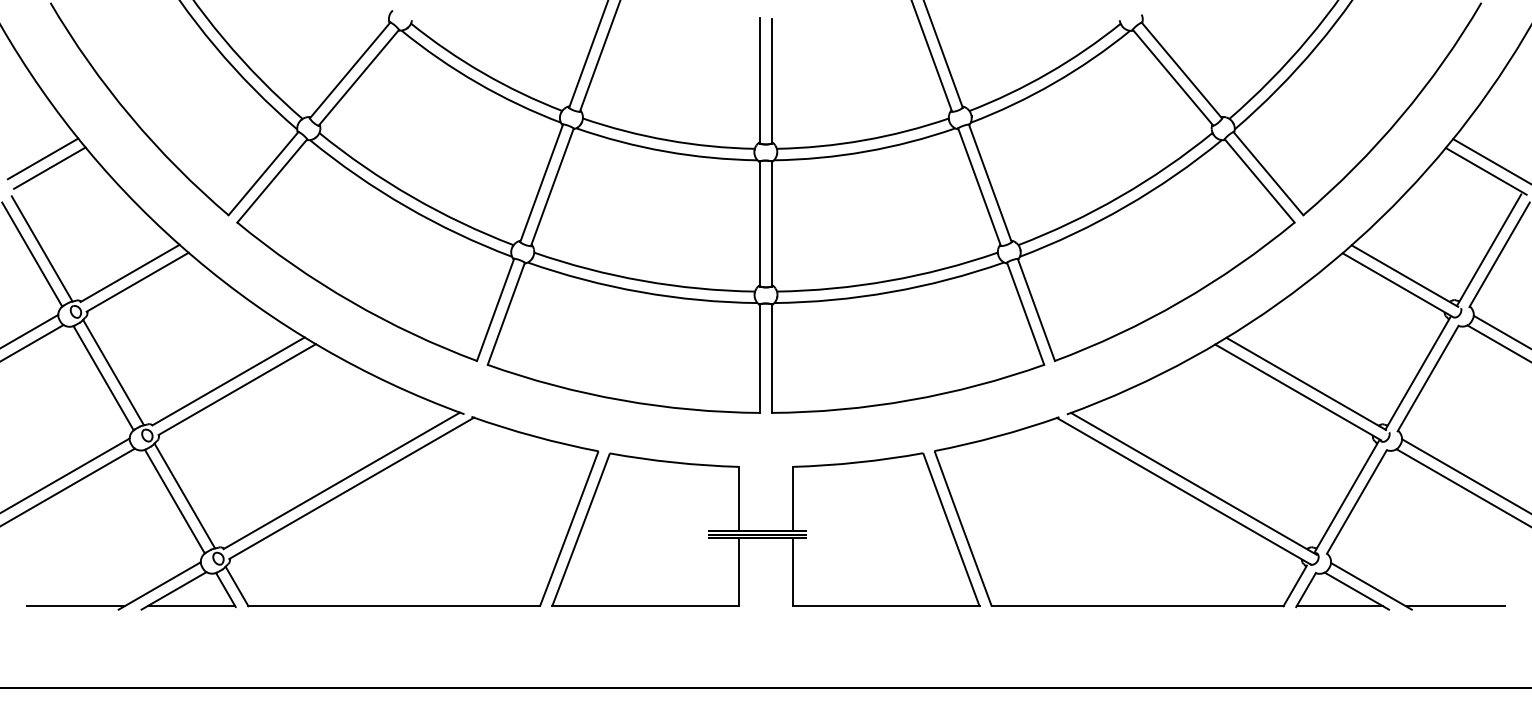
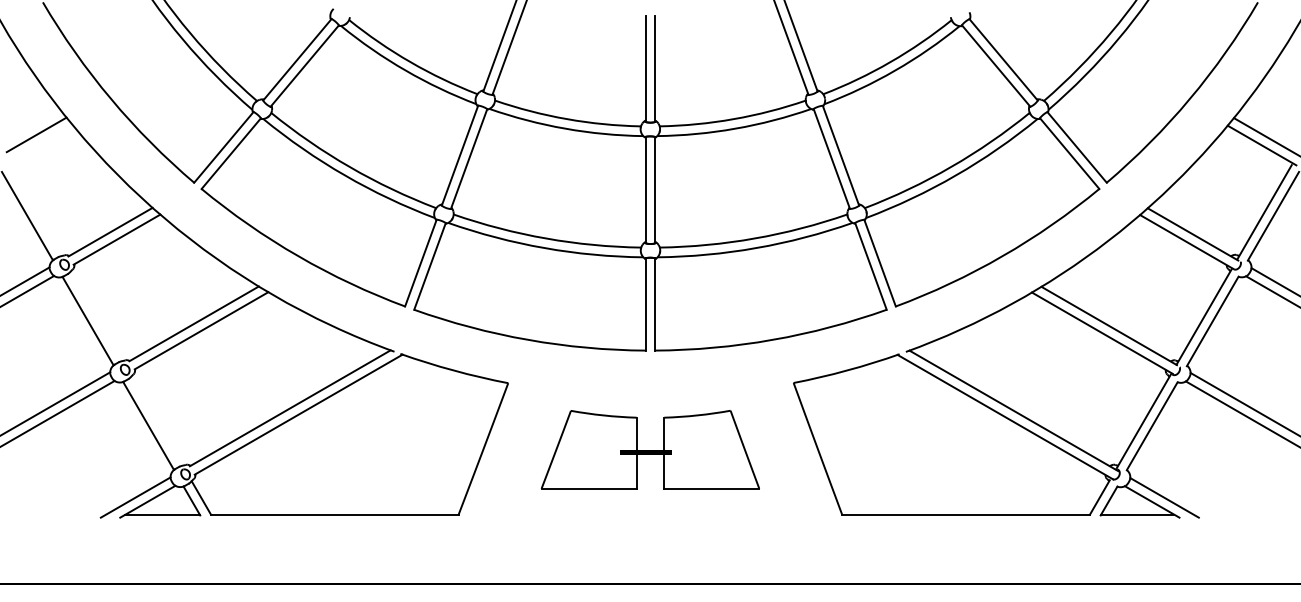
line: (49, 167) -> (42, 142), removed
line: (41, 248) -> (35, 210), removed
line: (113, 372) -> (96, 316), removed
line: (184, 495) -> (156, 420), removed
part: (765, 529) -> (650, 449), size x0.6
line: (75, 606) -> (64, 514), removed
line: (1455, 606) -> (1235, 514), removed

